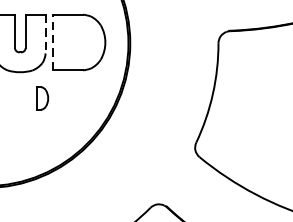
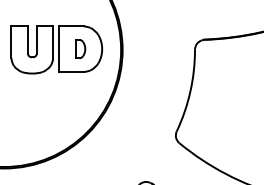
line: (46, 34) -> (53, 42), dashed -> solid
line: (53, 42) -> (59, 49), dashed -> solid
part: (42, 97) -> (80, 48), moved

